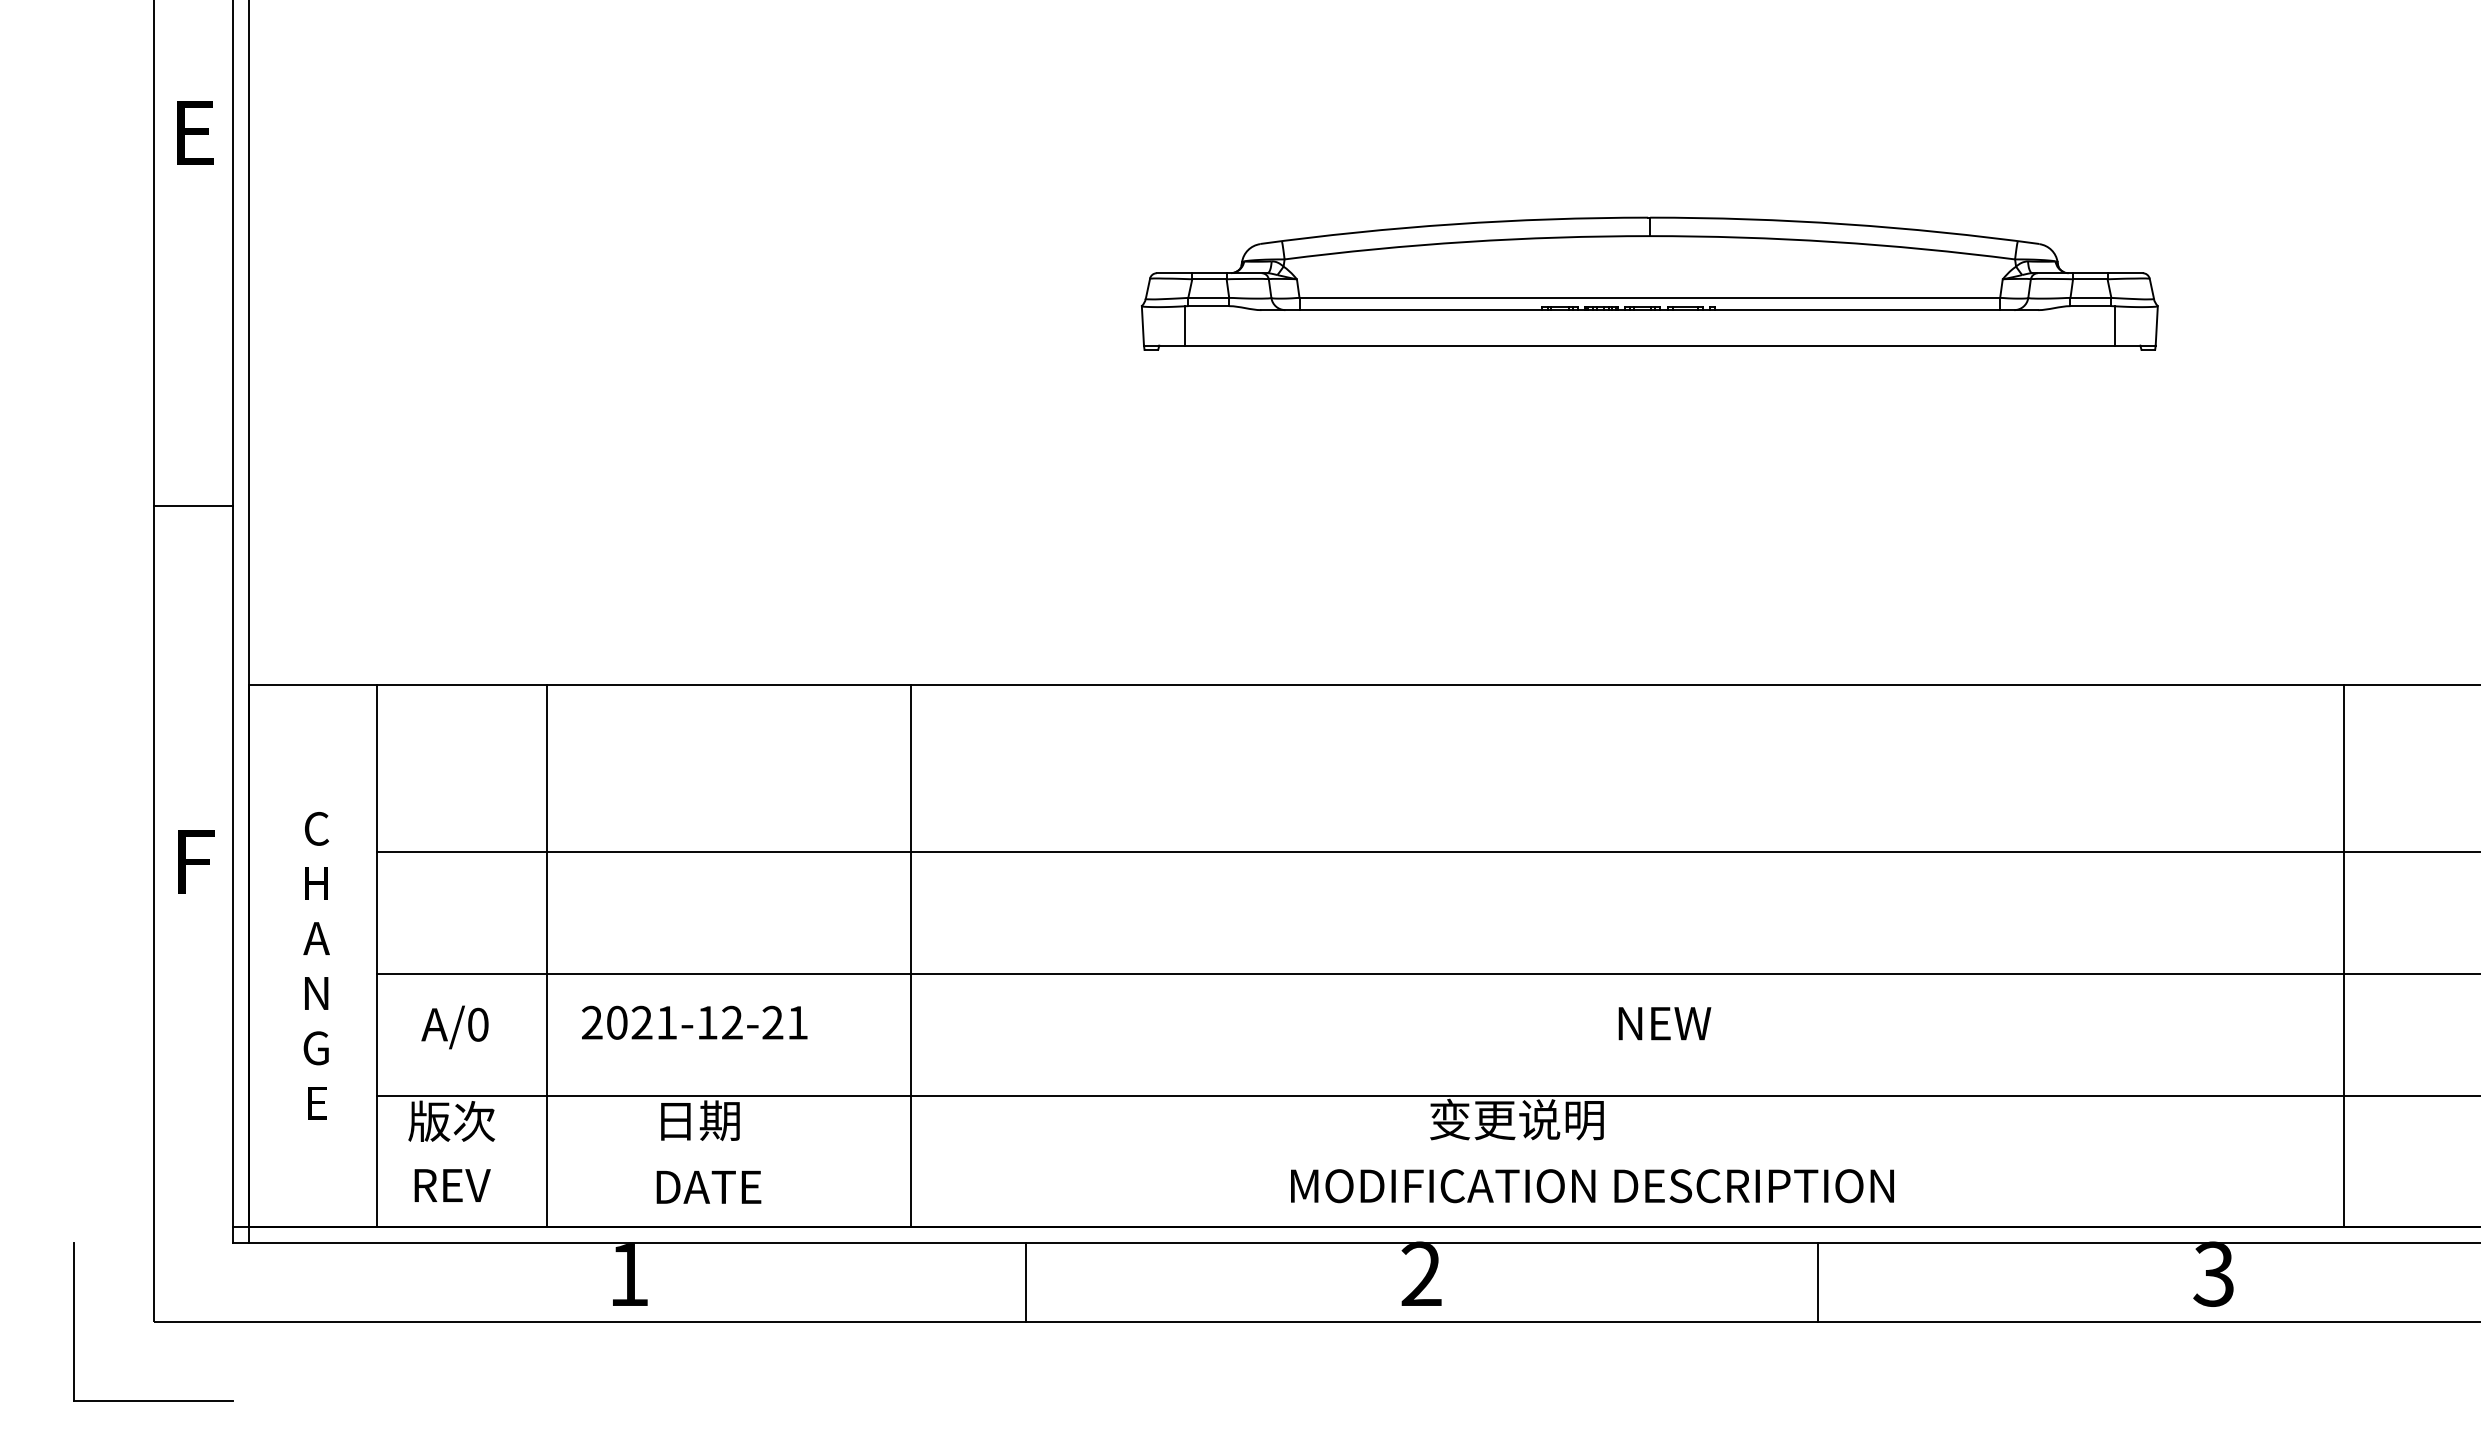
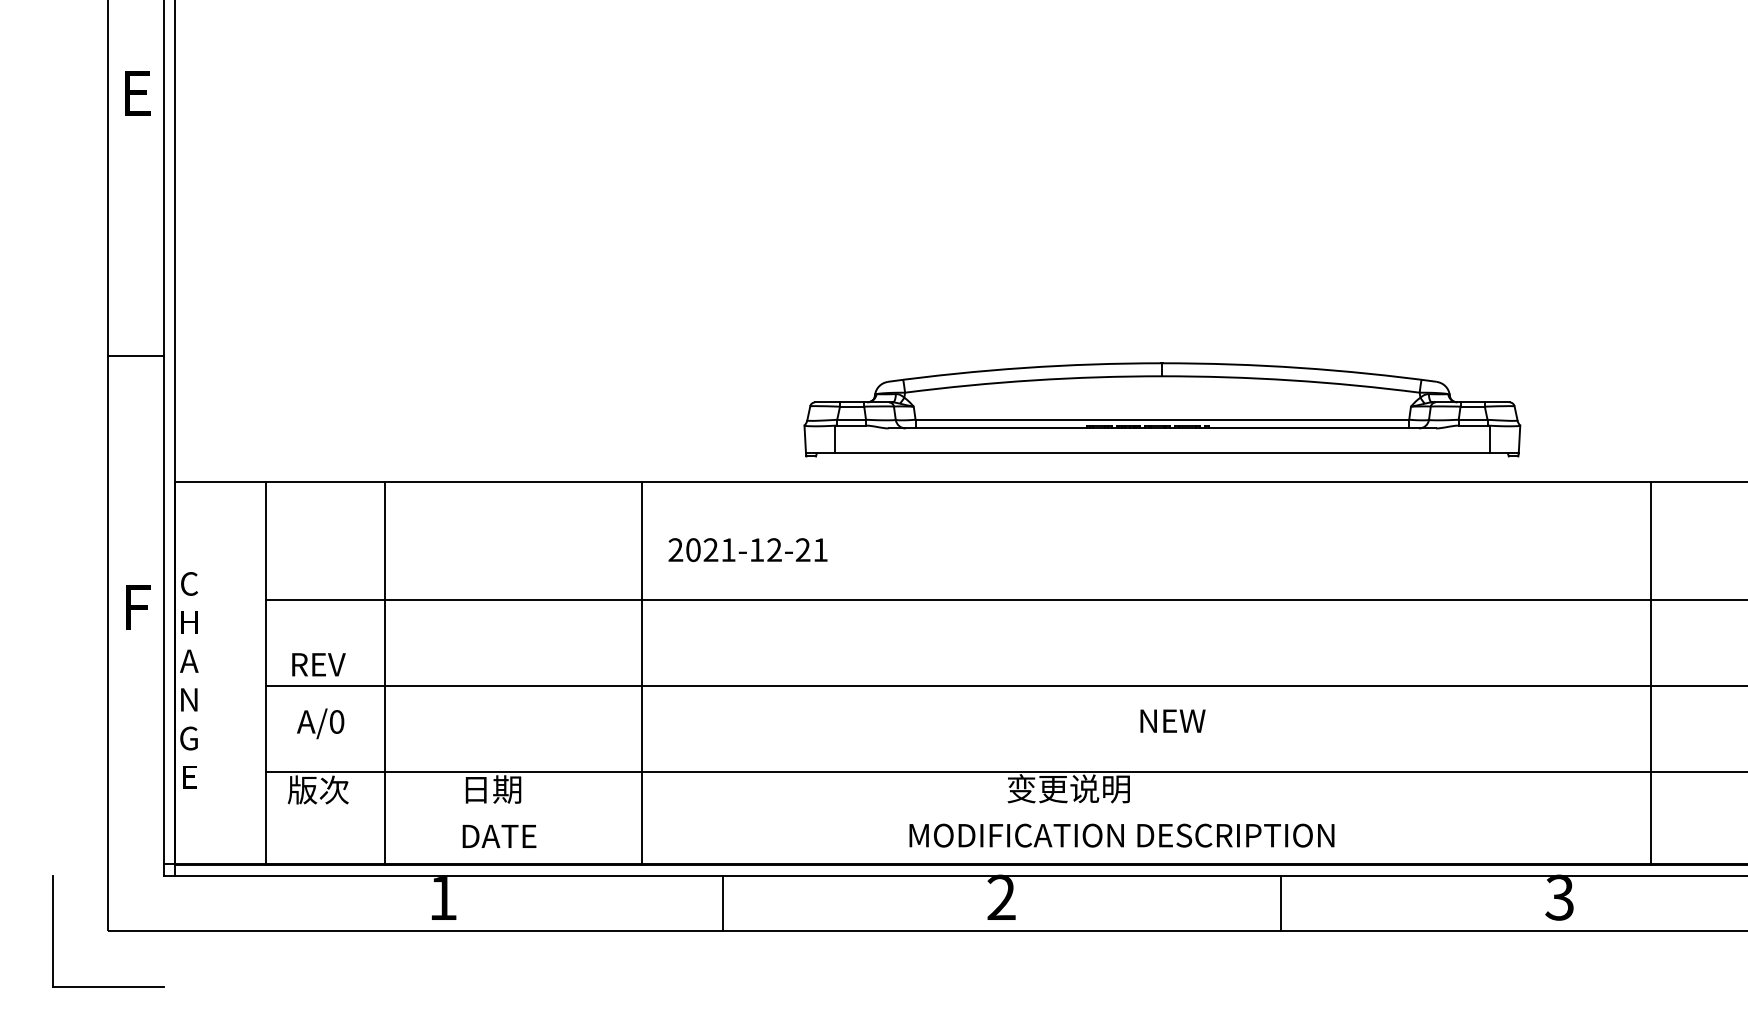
part: (1649, 283) -> (1162, 409), moved
text: (316, 965) -> (189, 680), moved
text: (694, 1022) -> (747, 549), moved
text: (452, 1185) -> (318, 664), moved

